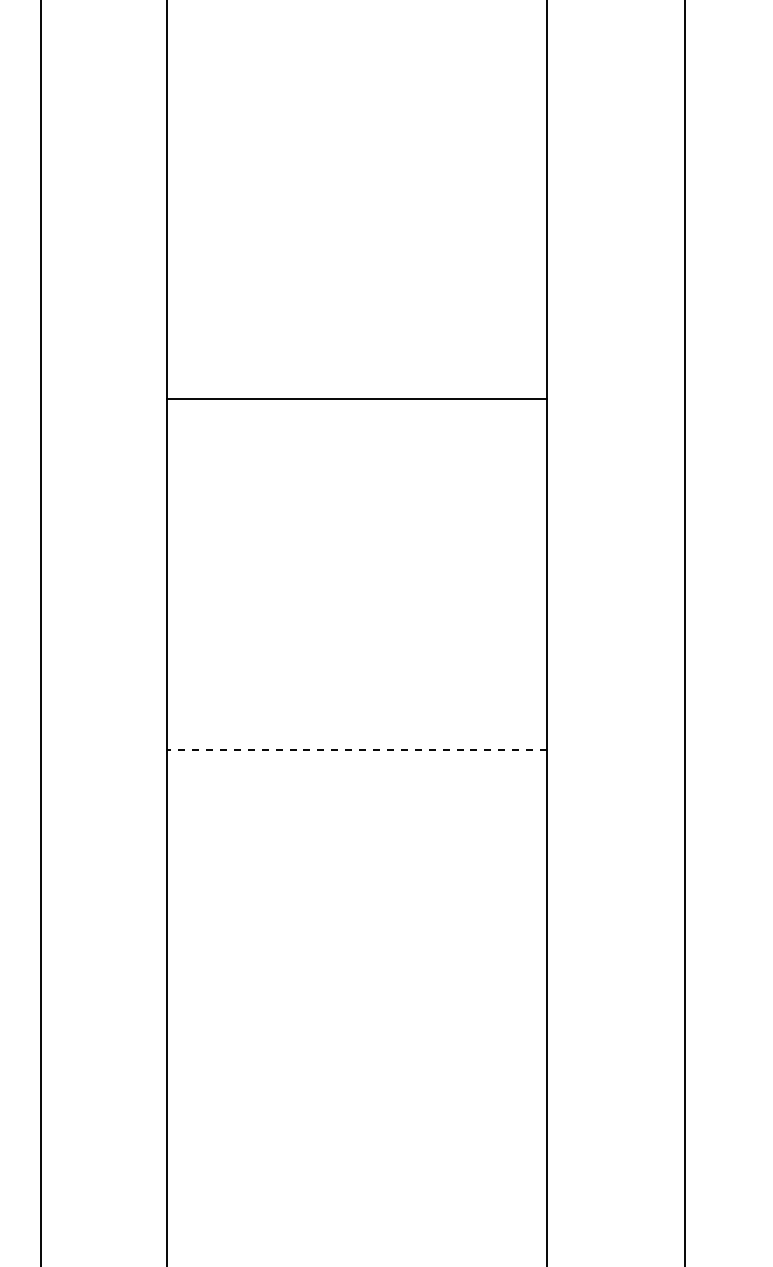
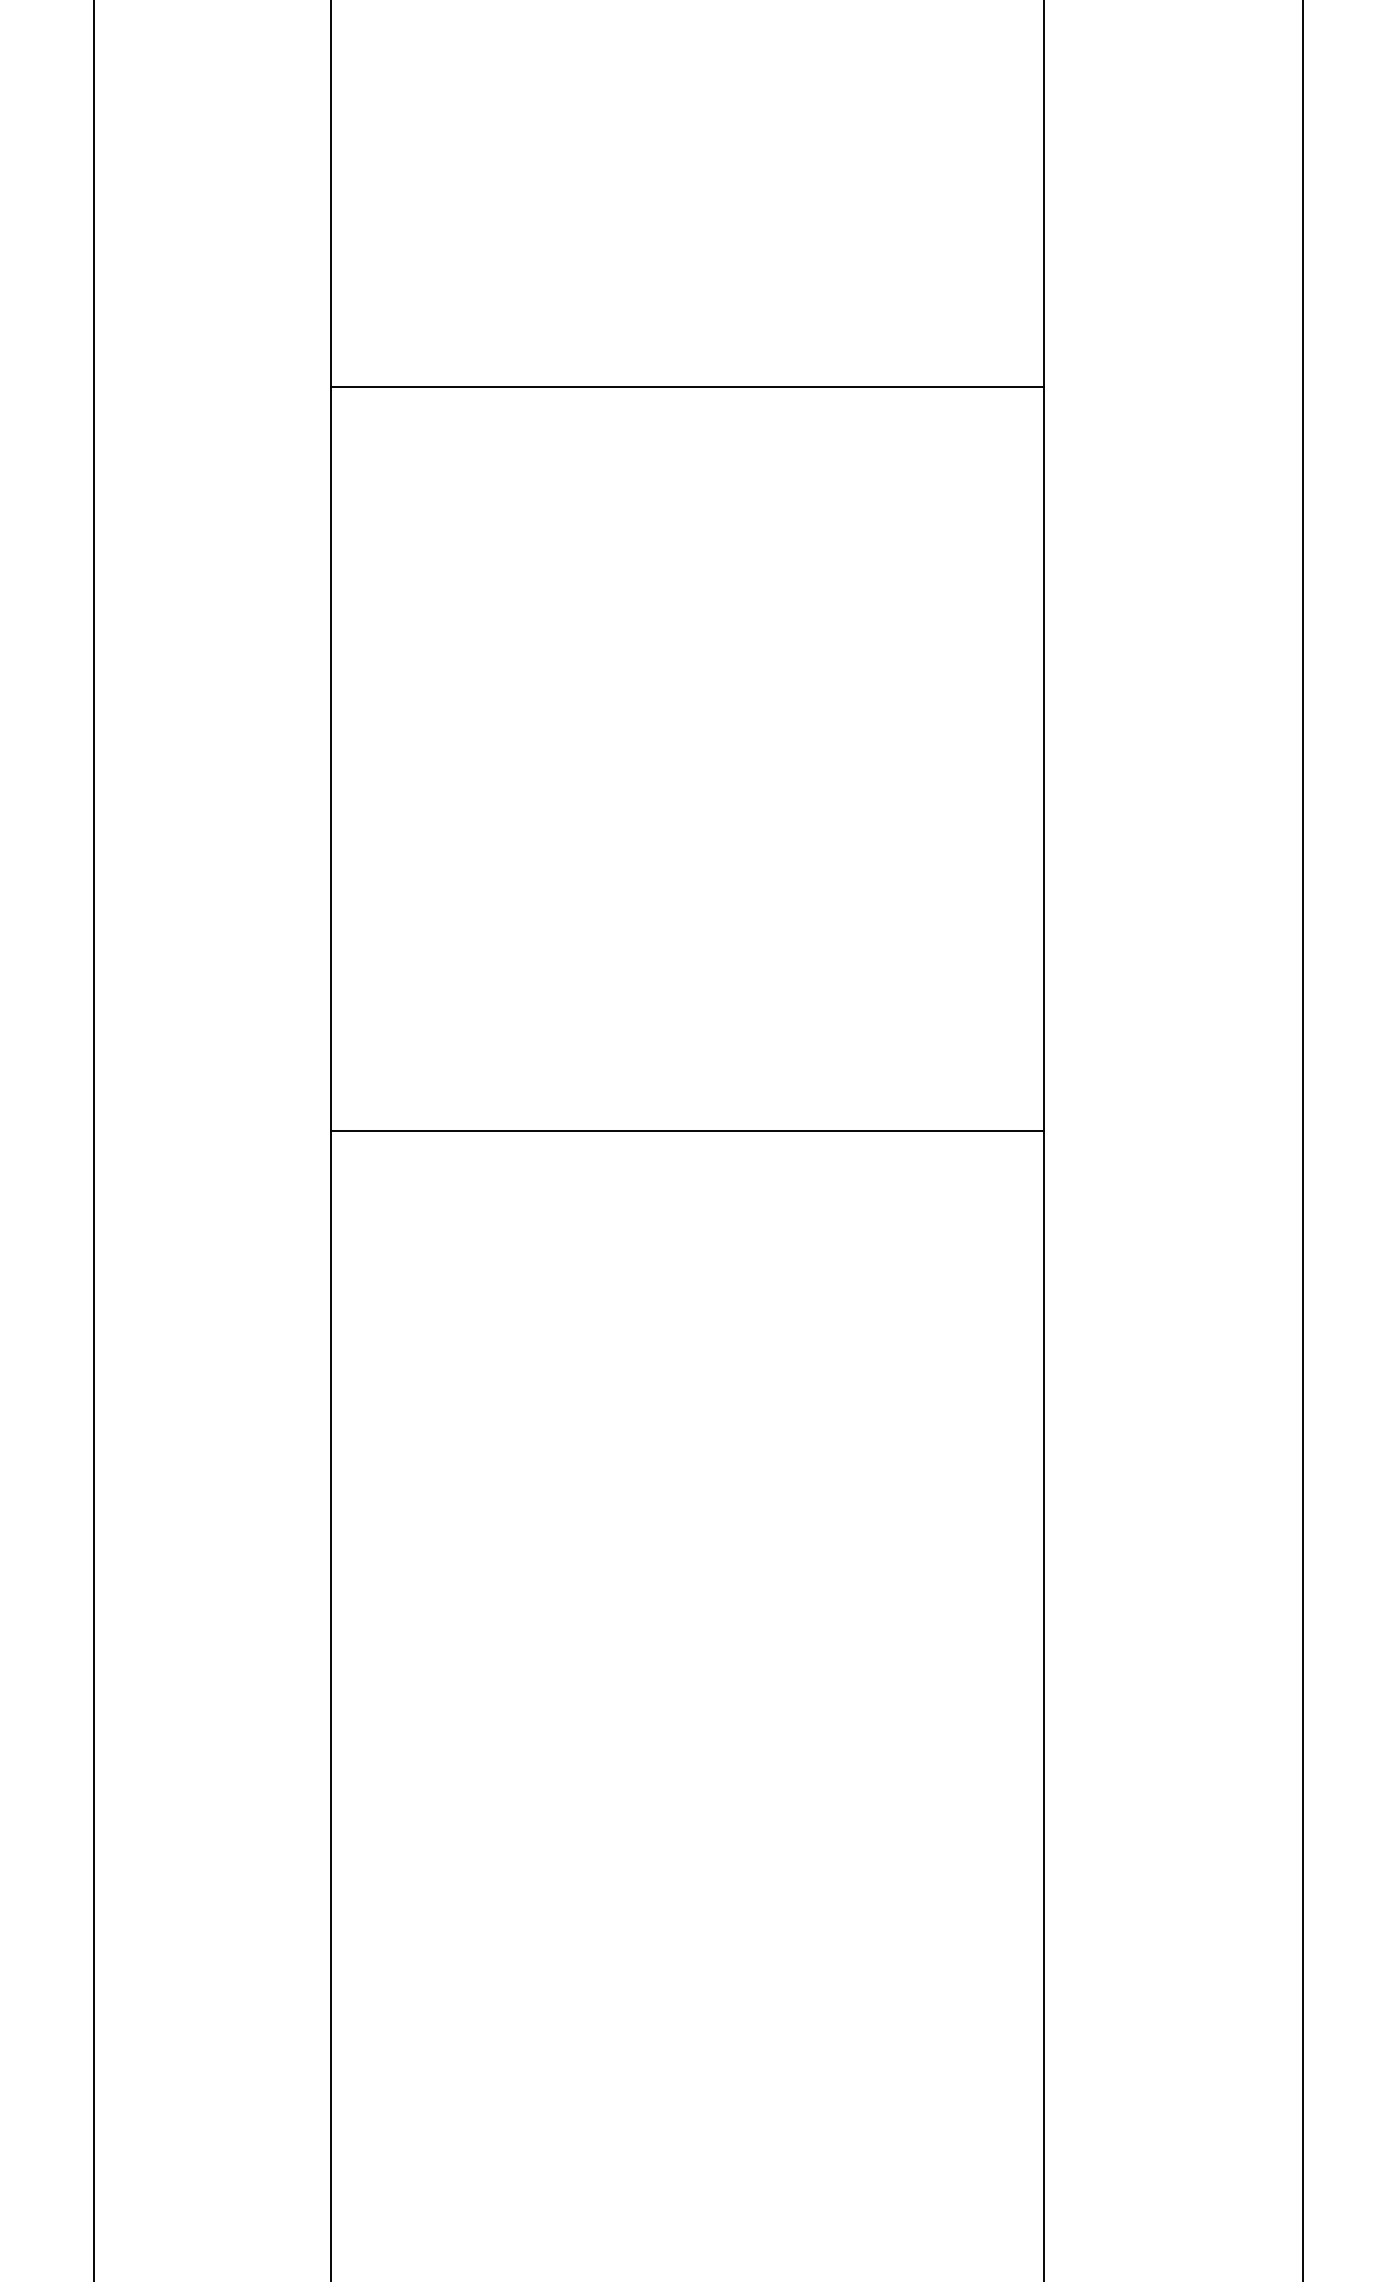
line: (356, 398) -> (686, 386), moved
line: (356, 749) -> (686, 1130), dashed -> solid

